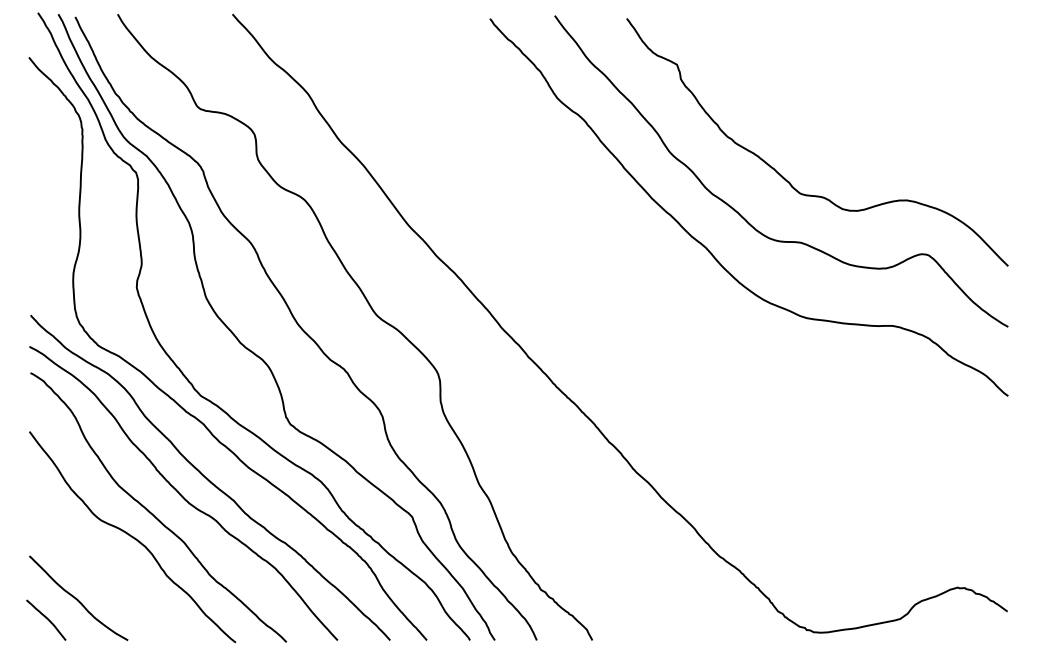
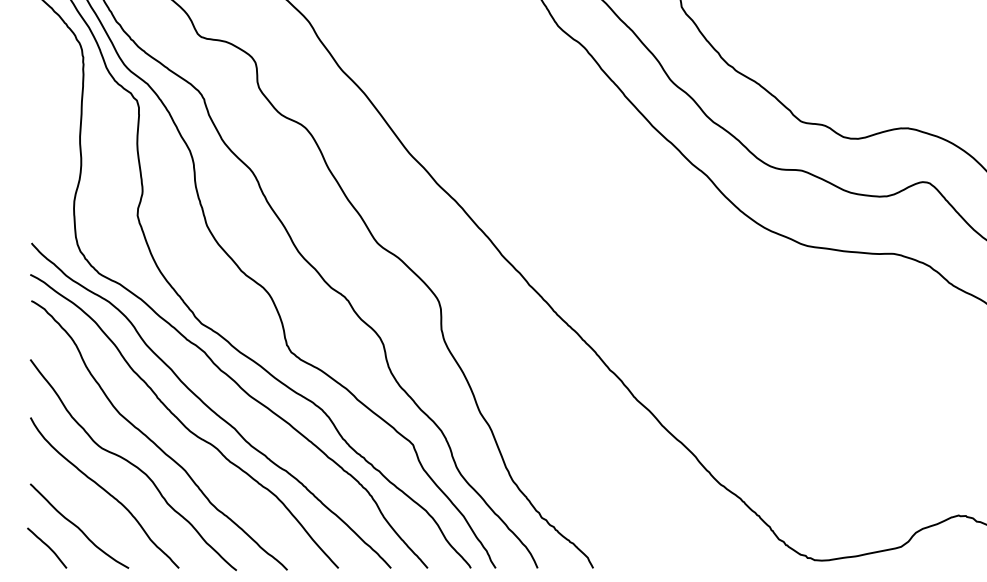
curve: (103, 563) -> (104, 491), added

